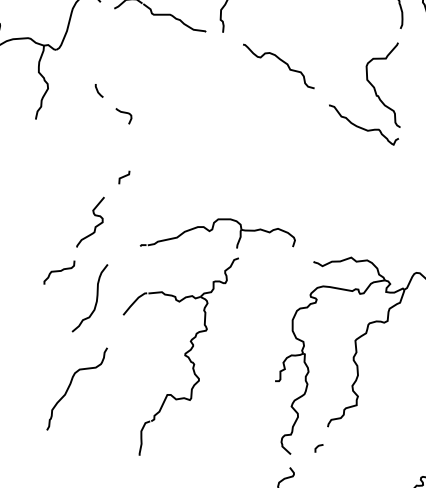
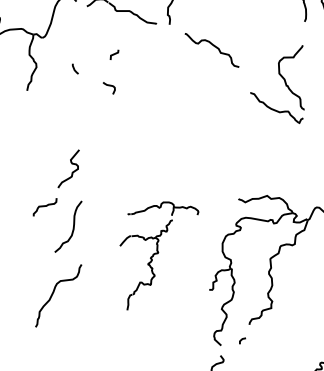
part: (374, 92) -> (284, 83), moved
curve: (122, 113) -> (108, 86), moved
line: (124, 176) -> (114, 54), moved
part: (209, 336) -> (159, 255), size x0.6

